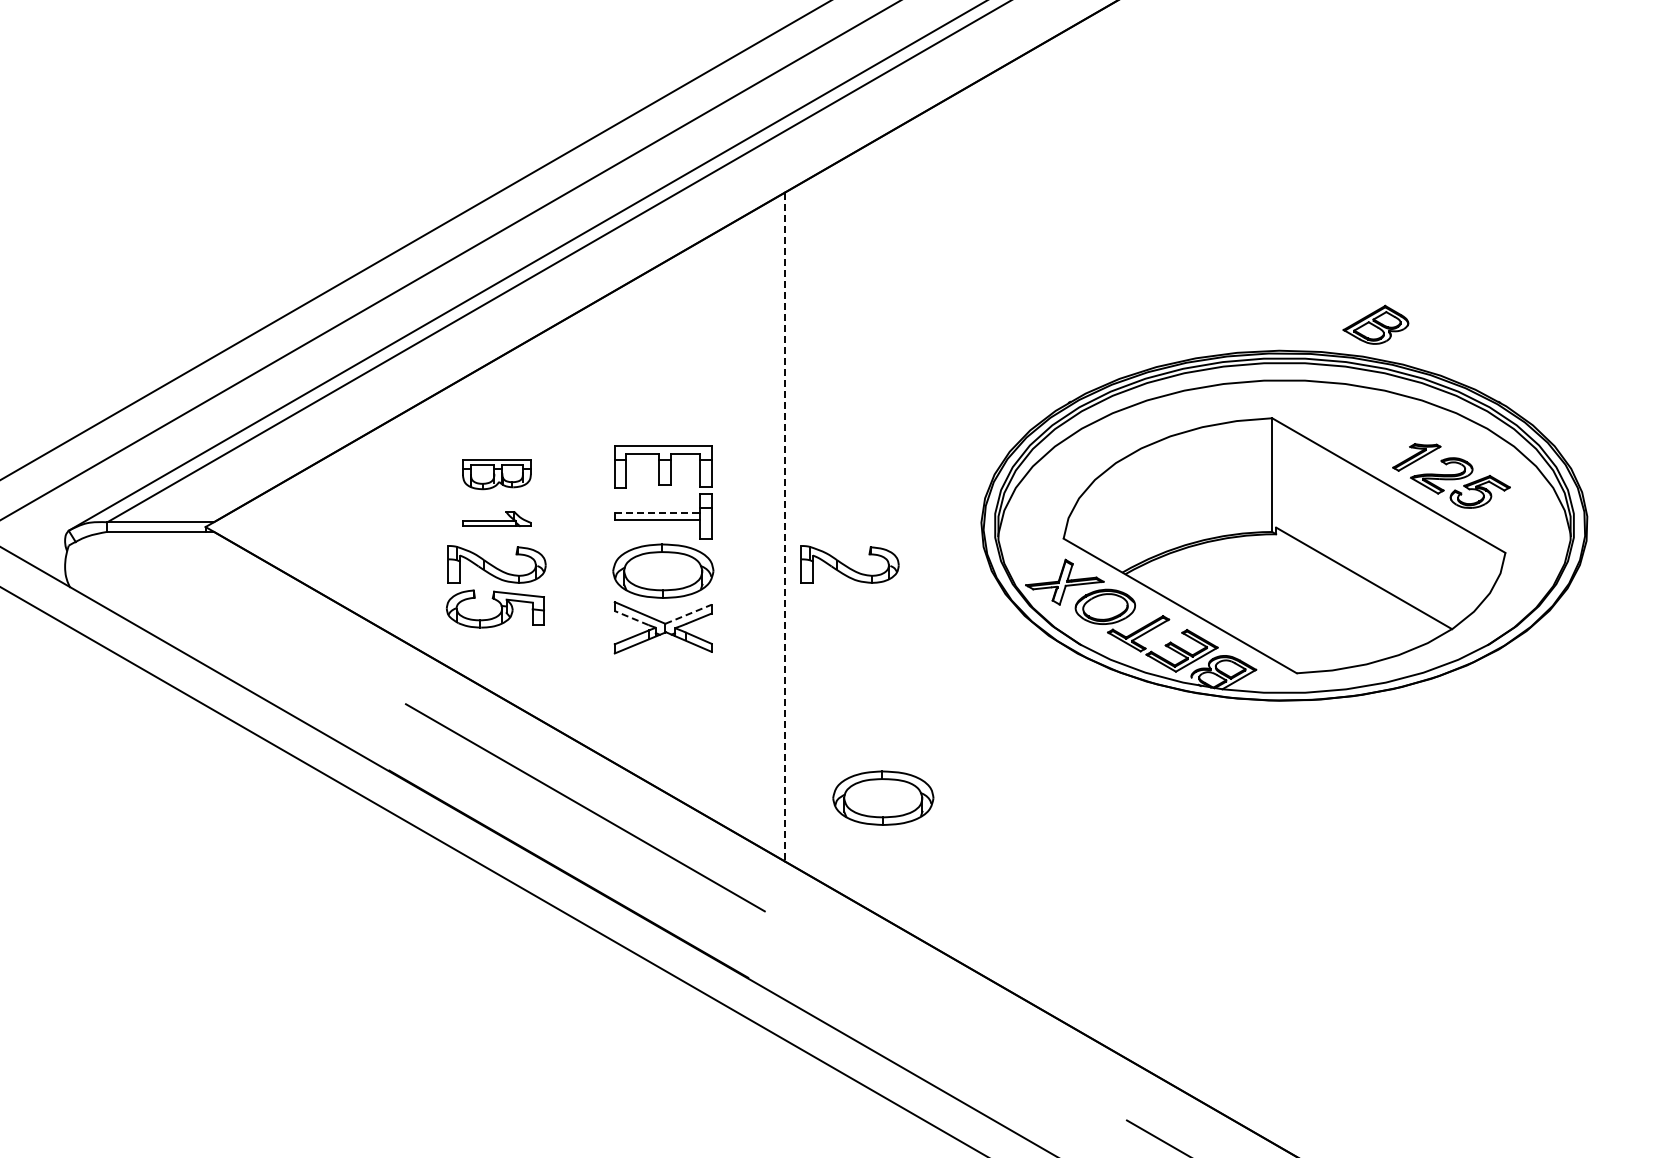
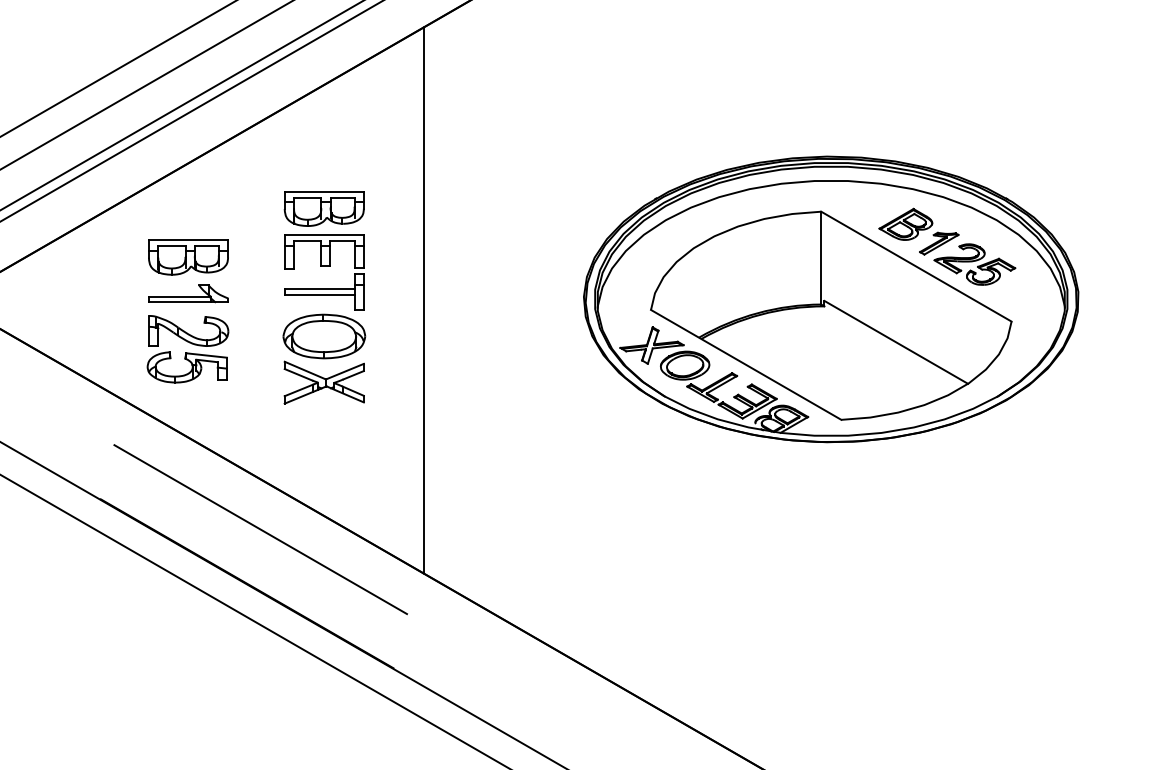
part: (1375, 324) -> (905, 224), moved
part: (663, 414) -> (324, 208), added
part: (496, 474) -> (188, 257), size x1.43
line: (657, 512) -> (319, 288), dashed -> solid
part: (496, 518) -> (188, 293), size x1.43
line: (785, 527) -> (424, 300), dashed -> solid
part: (849, 564) -> (476, 331), removed
line: (689, 614) -> (345, 371), dashed -> solid
line: (631, 617) -> (298, 374), dashed -> solid
part: (883, 797) -> (504, 521), removed

